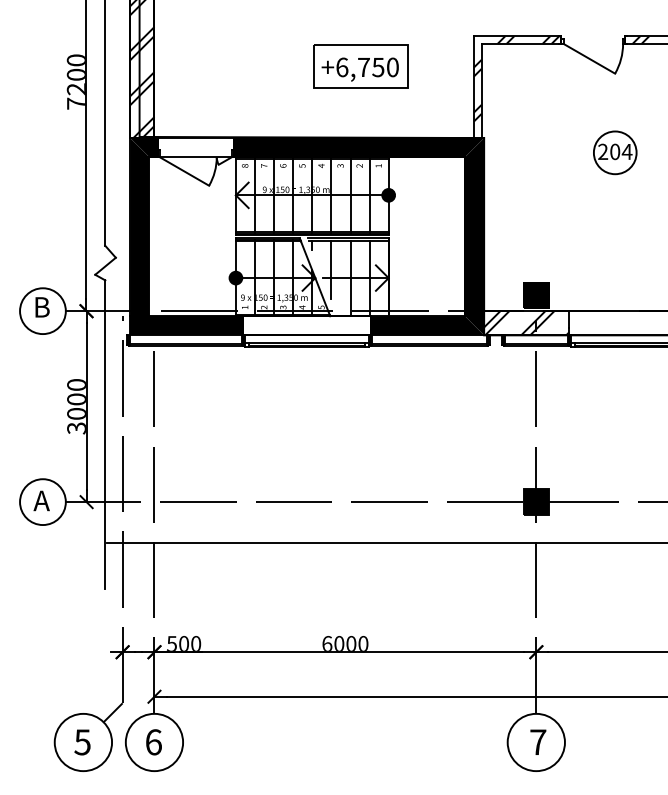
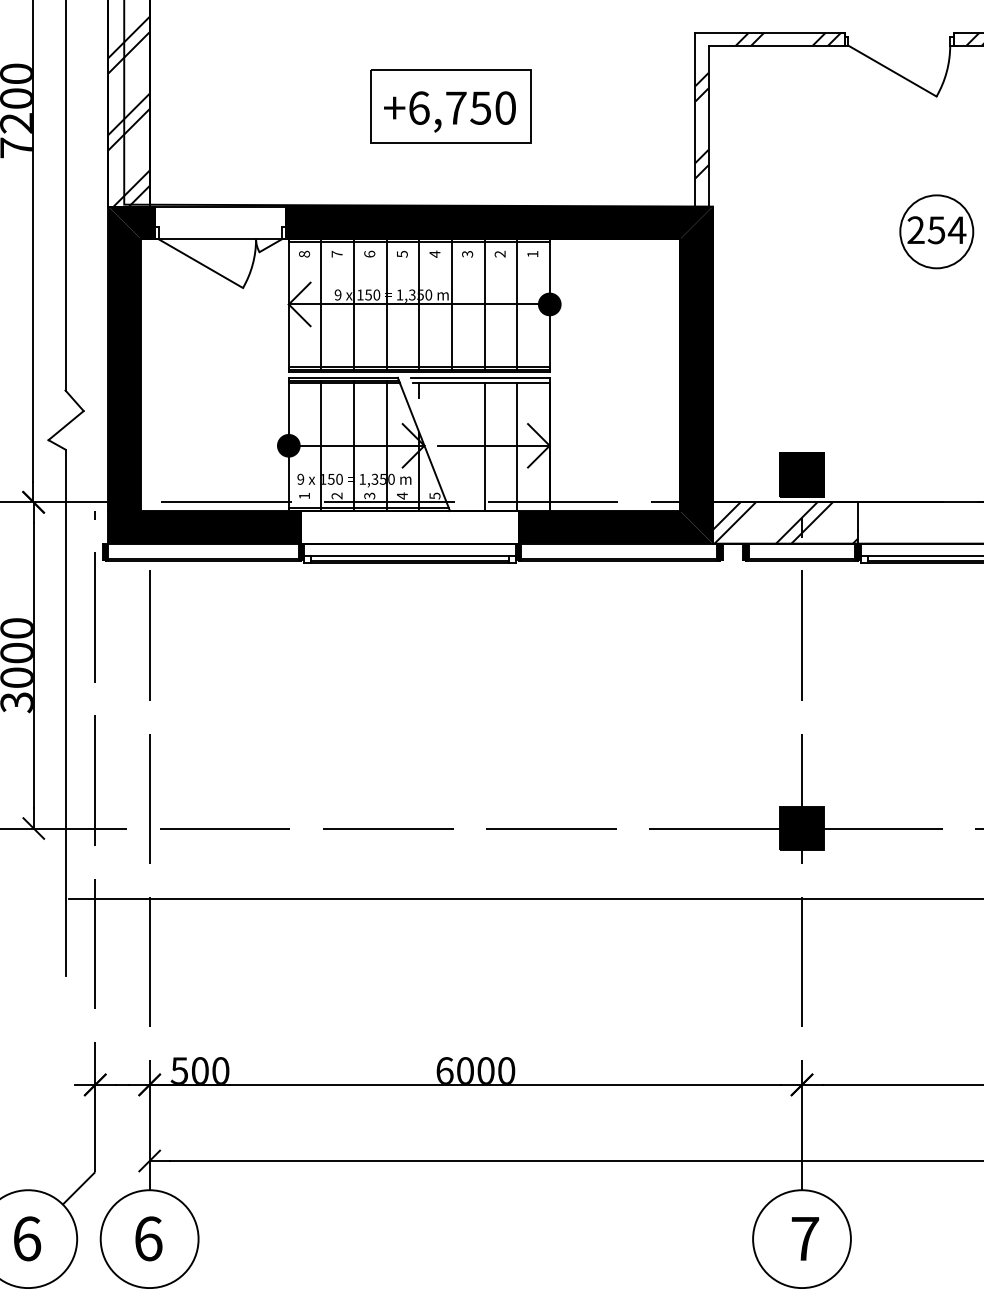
part: (360, 66) -> (450, 106), moved
text: (615, 151) -> (937, 229), 204 -> 254
line: (331, 269) -> (452, 431), removed
text: (82, 742) -> (26, 1239), 5 -> 6

